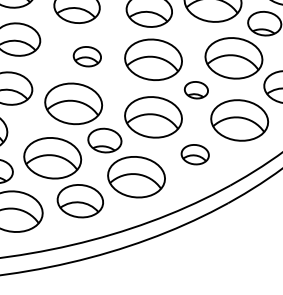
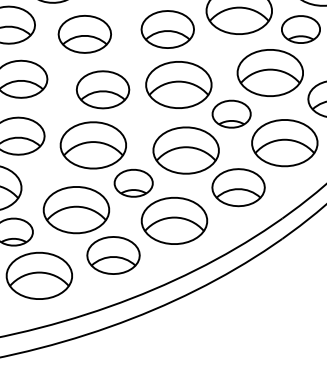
part: (86, 56) -> (102, 89), size x1.67
part: (196, 89) -> (231, 113), size x1.43
part: (195, 154) -> (238, 187), size x1.67

